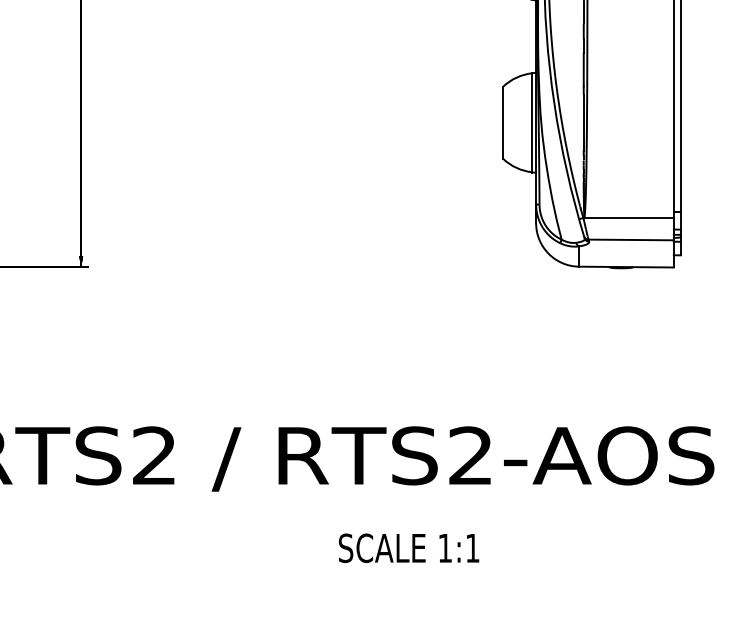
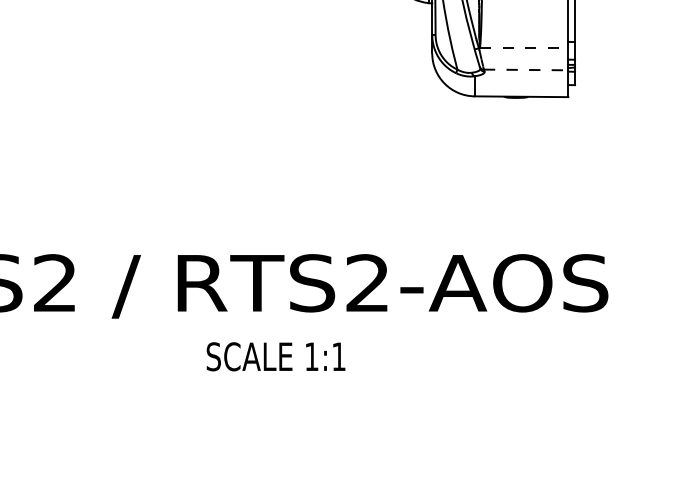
line: (629, 217) -> (524, 47), solid -> dashed
line: (631, 239) -> (526, 69), solid -> dashed
text: (409, 547) -> (276, 356), moved

